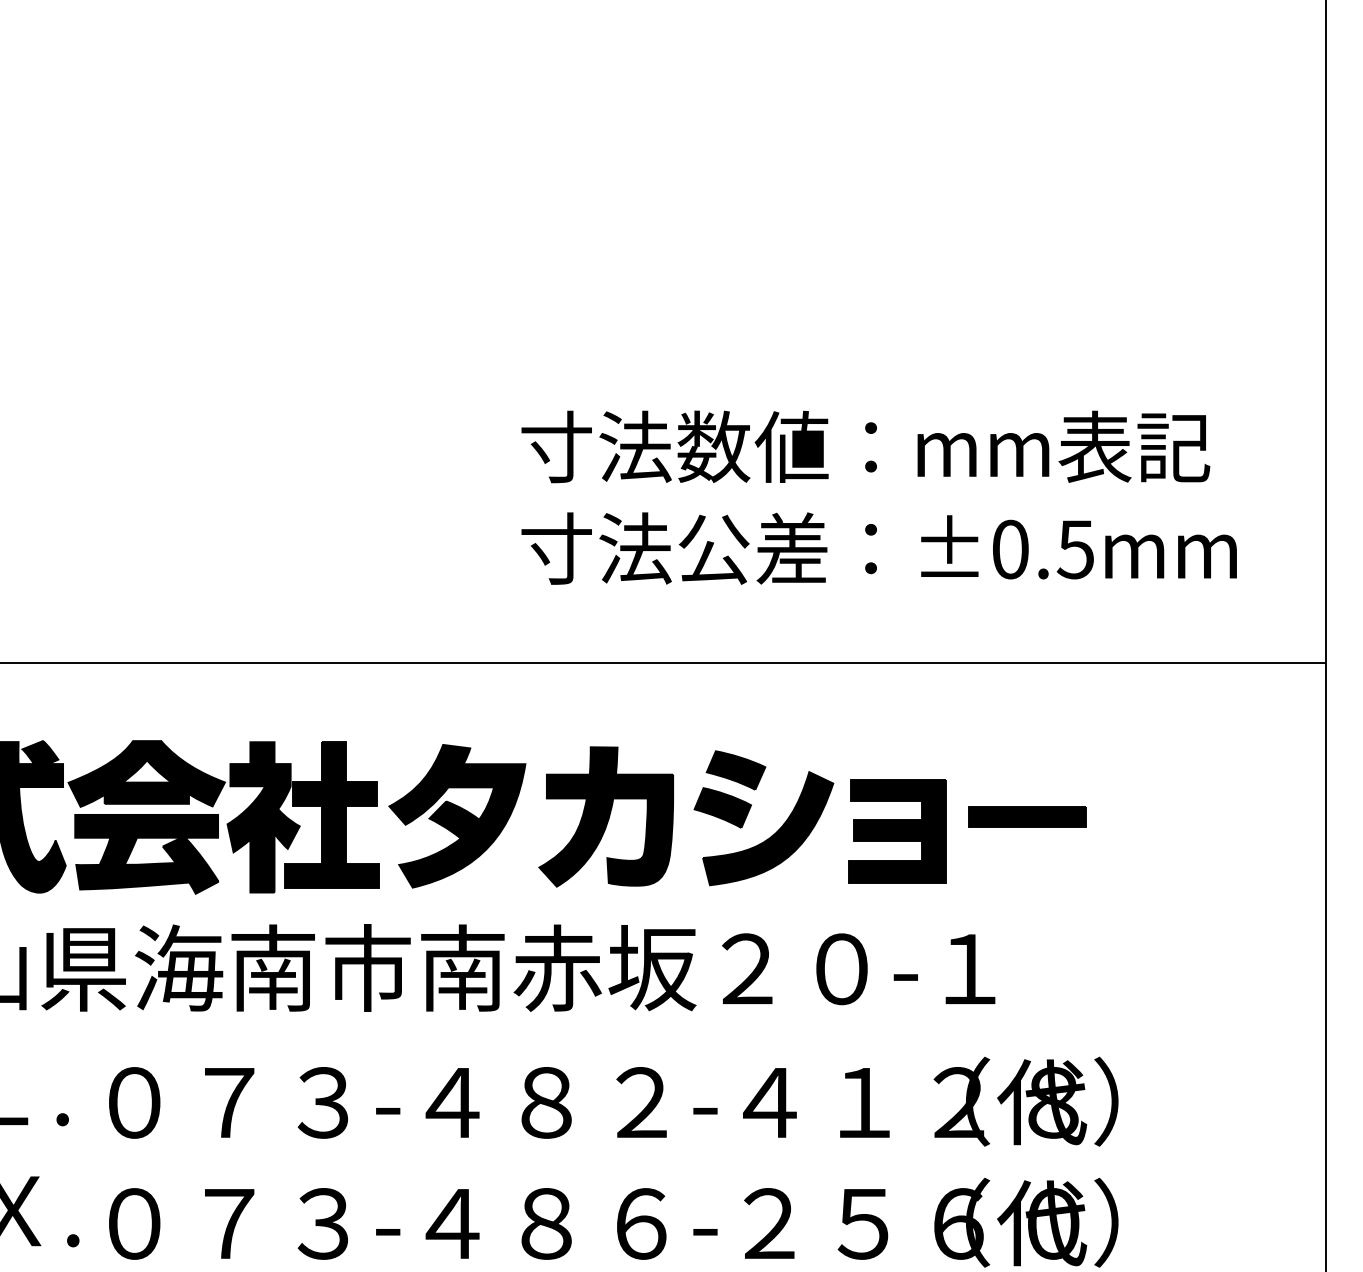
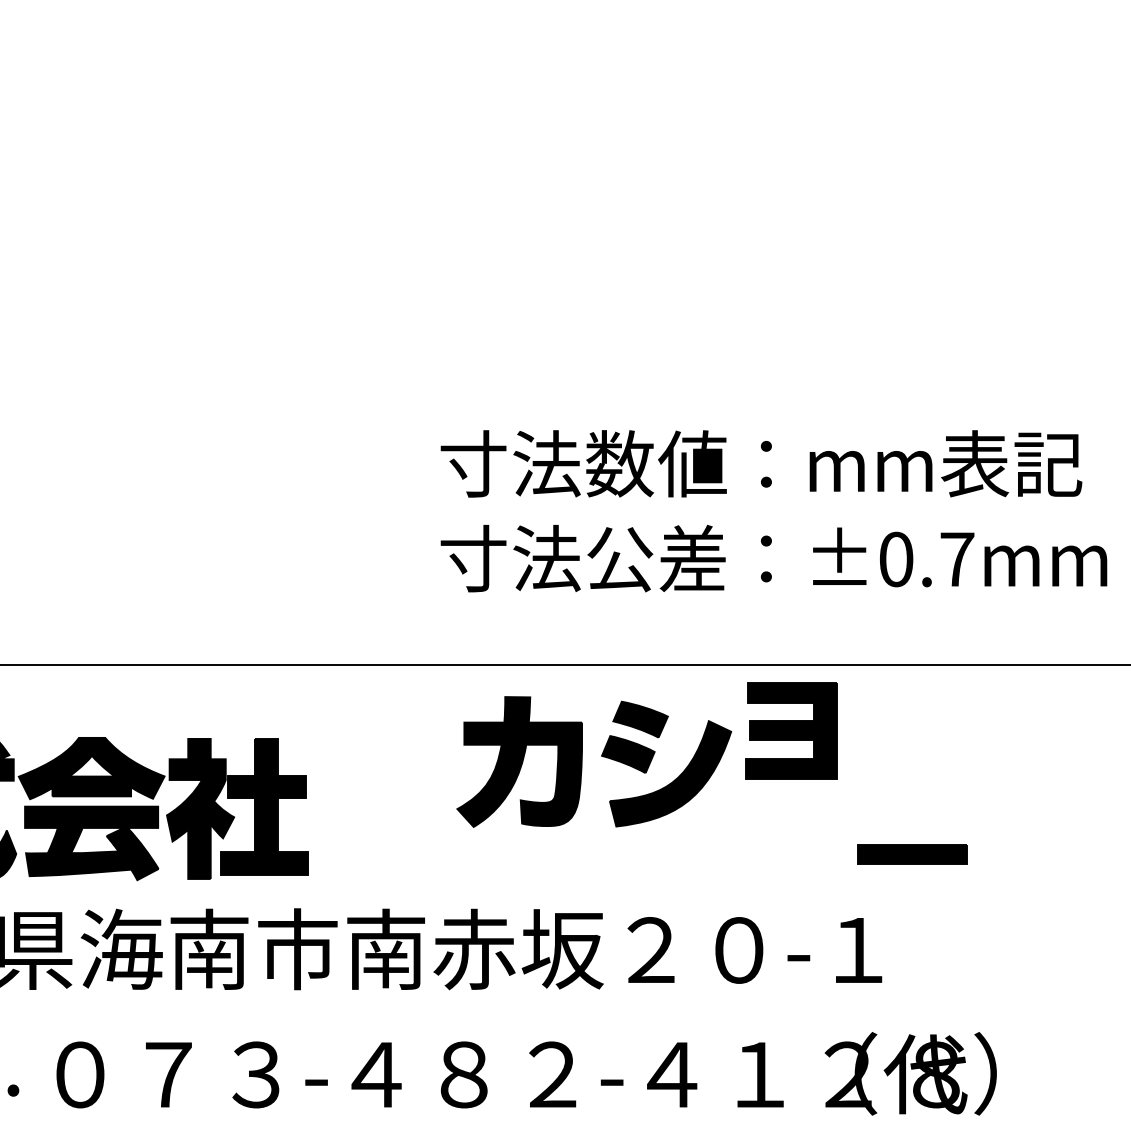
text: (1075, 549) -> (956, 559), ±0.5mm -> ±0.7mm
part: (748, 814) -> (652, 760), moved
part: (457, 816) -> (381, 808), removed
part: (605, 816) -> (519, 761), moved
part: (1027, 816) -> (912, 853), moved
part: (897, 831) -> (791, 731), moved

